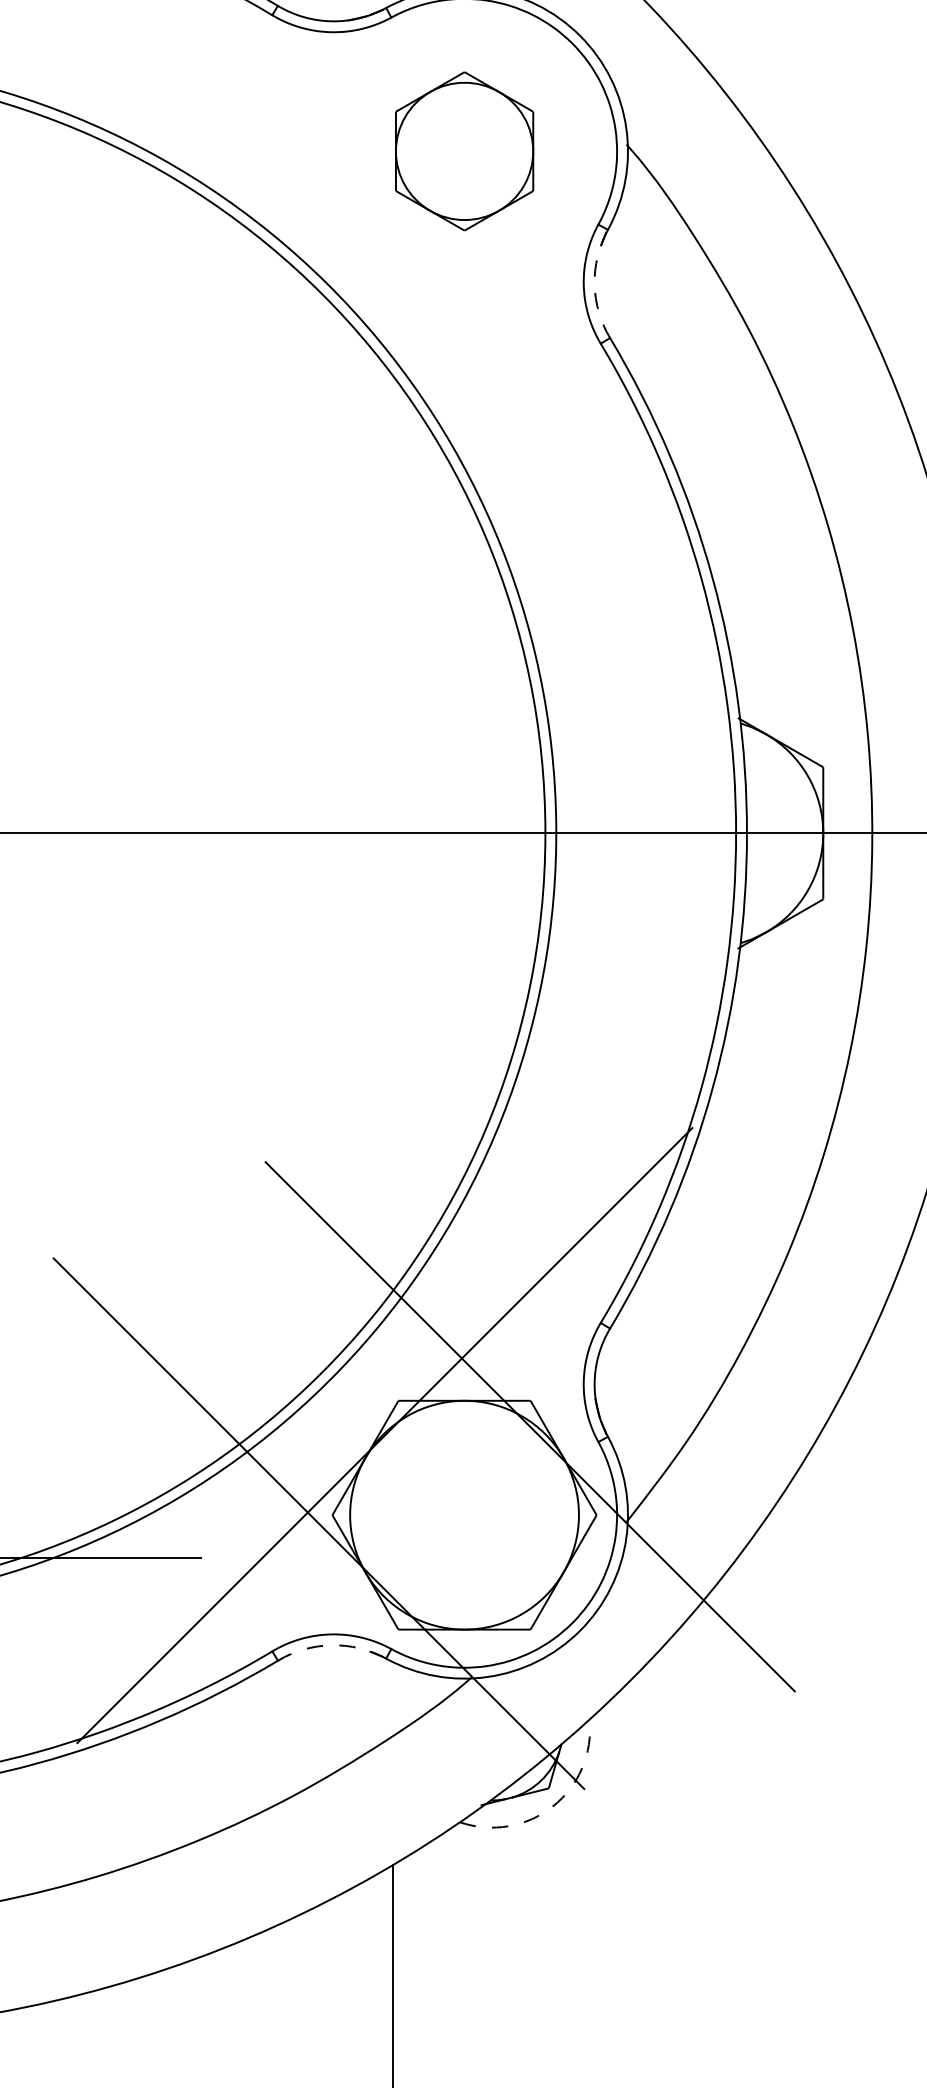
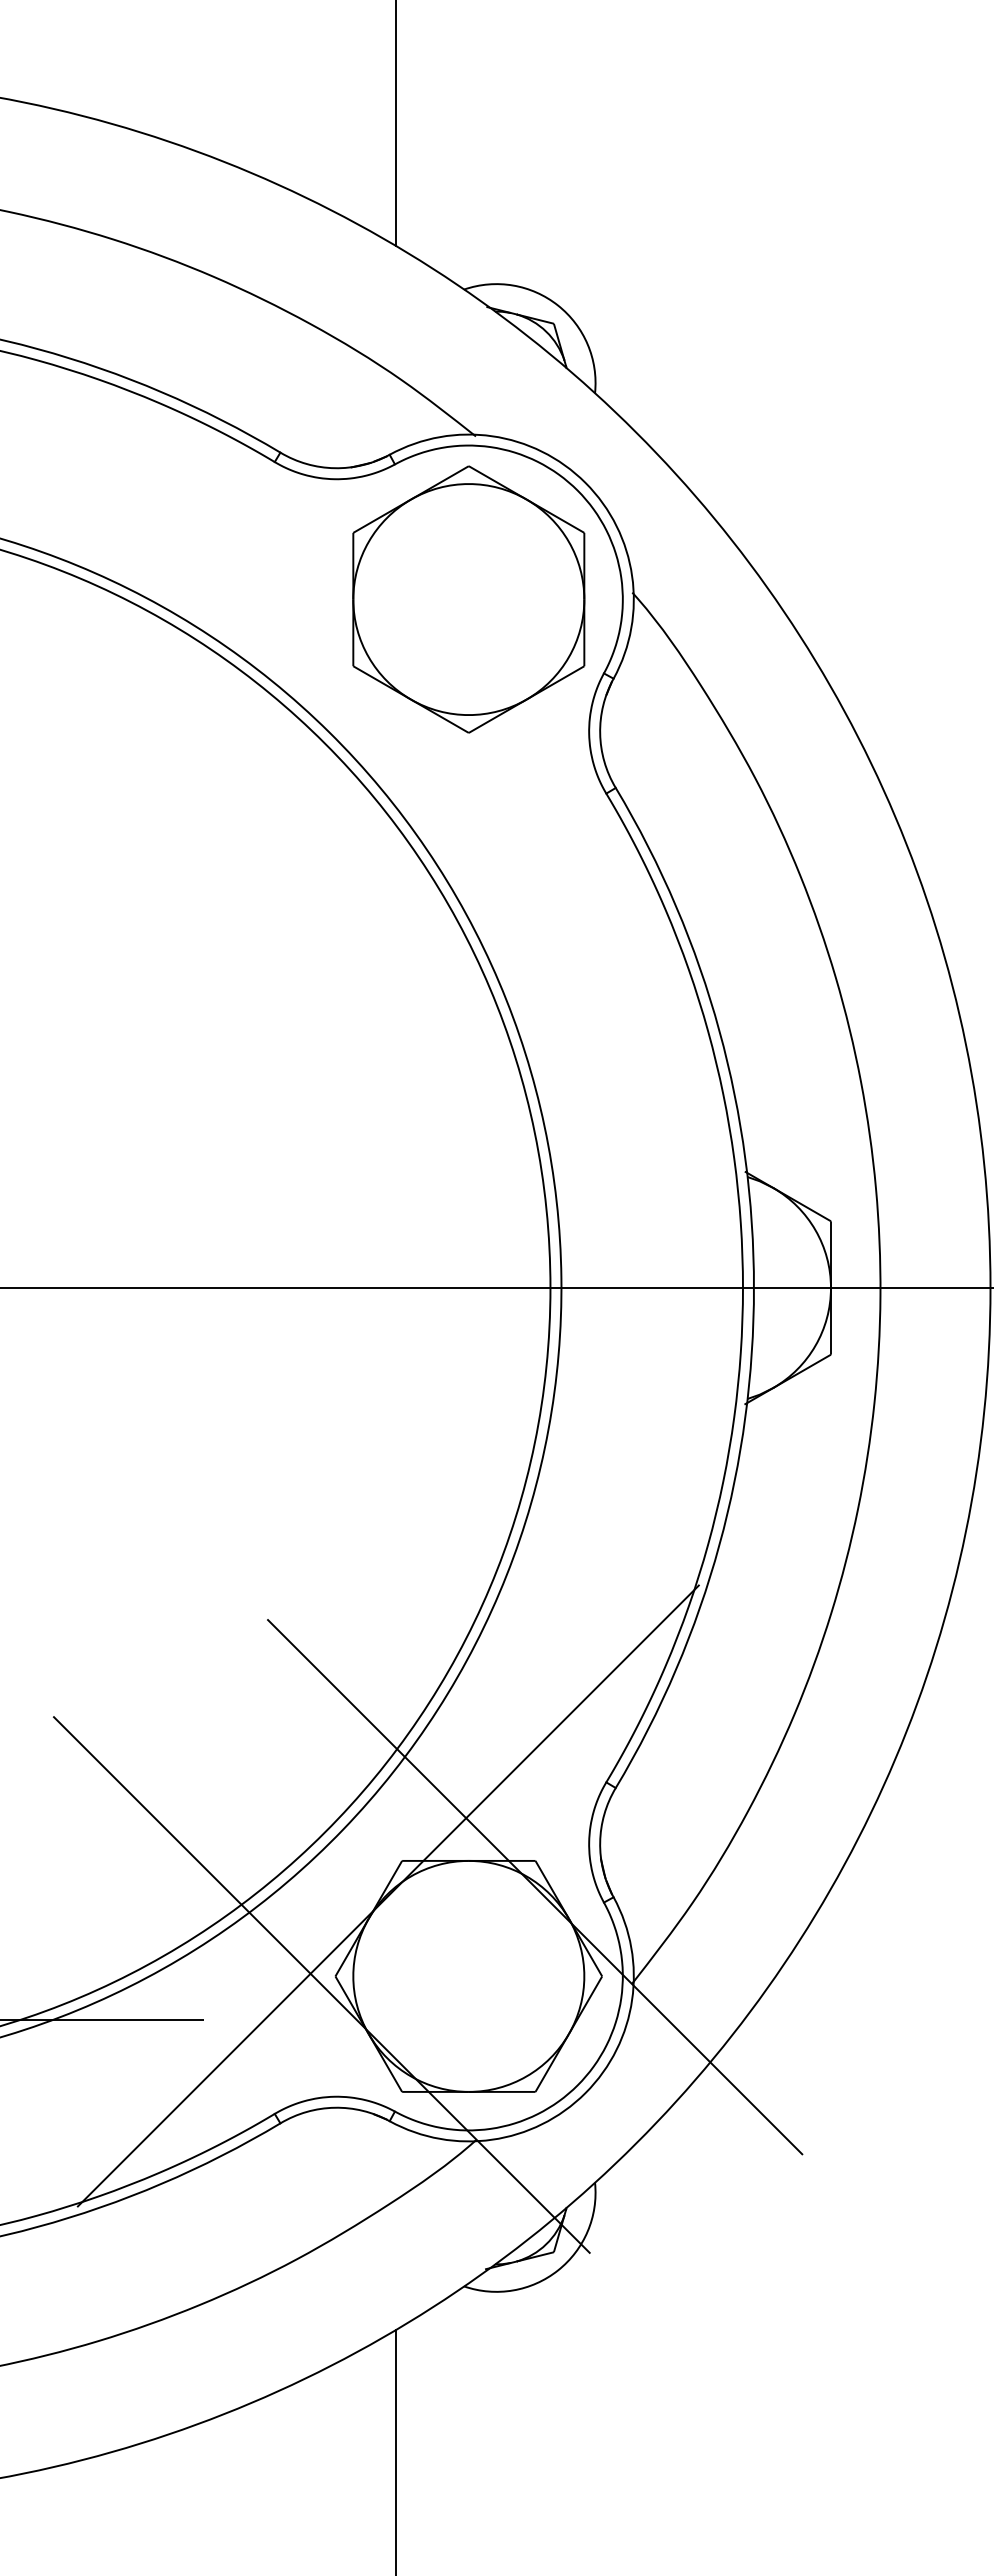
part: (464, 151) -> (468, 599), size x1.67
arc: (594, 284) -> (600, 733), dashed -> solid
arc: (331, 1645) -> (334, 2107), dashed -> solid
arc: (553, 1806) -> (558, 2270), dashed -> solid

